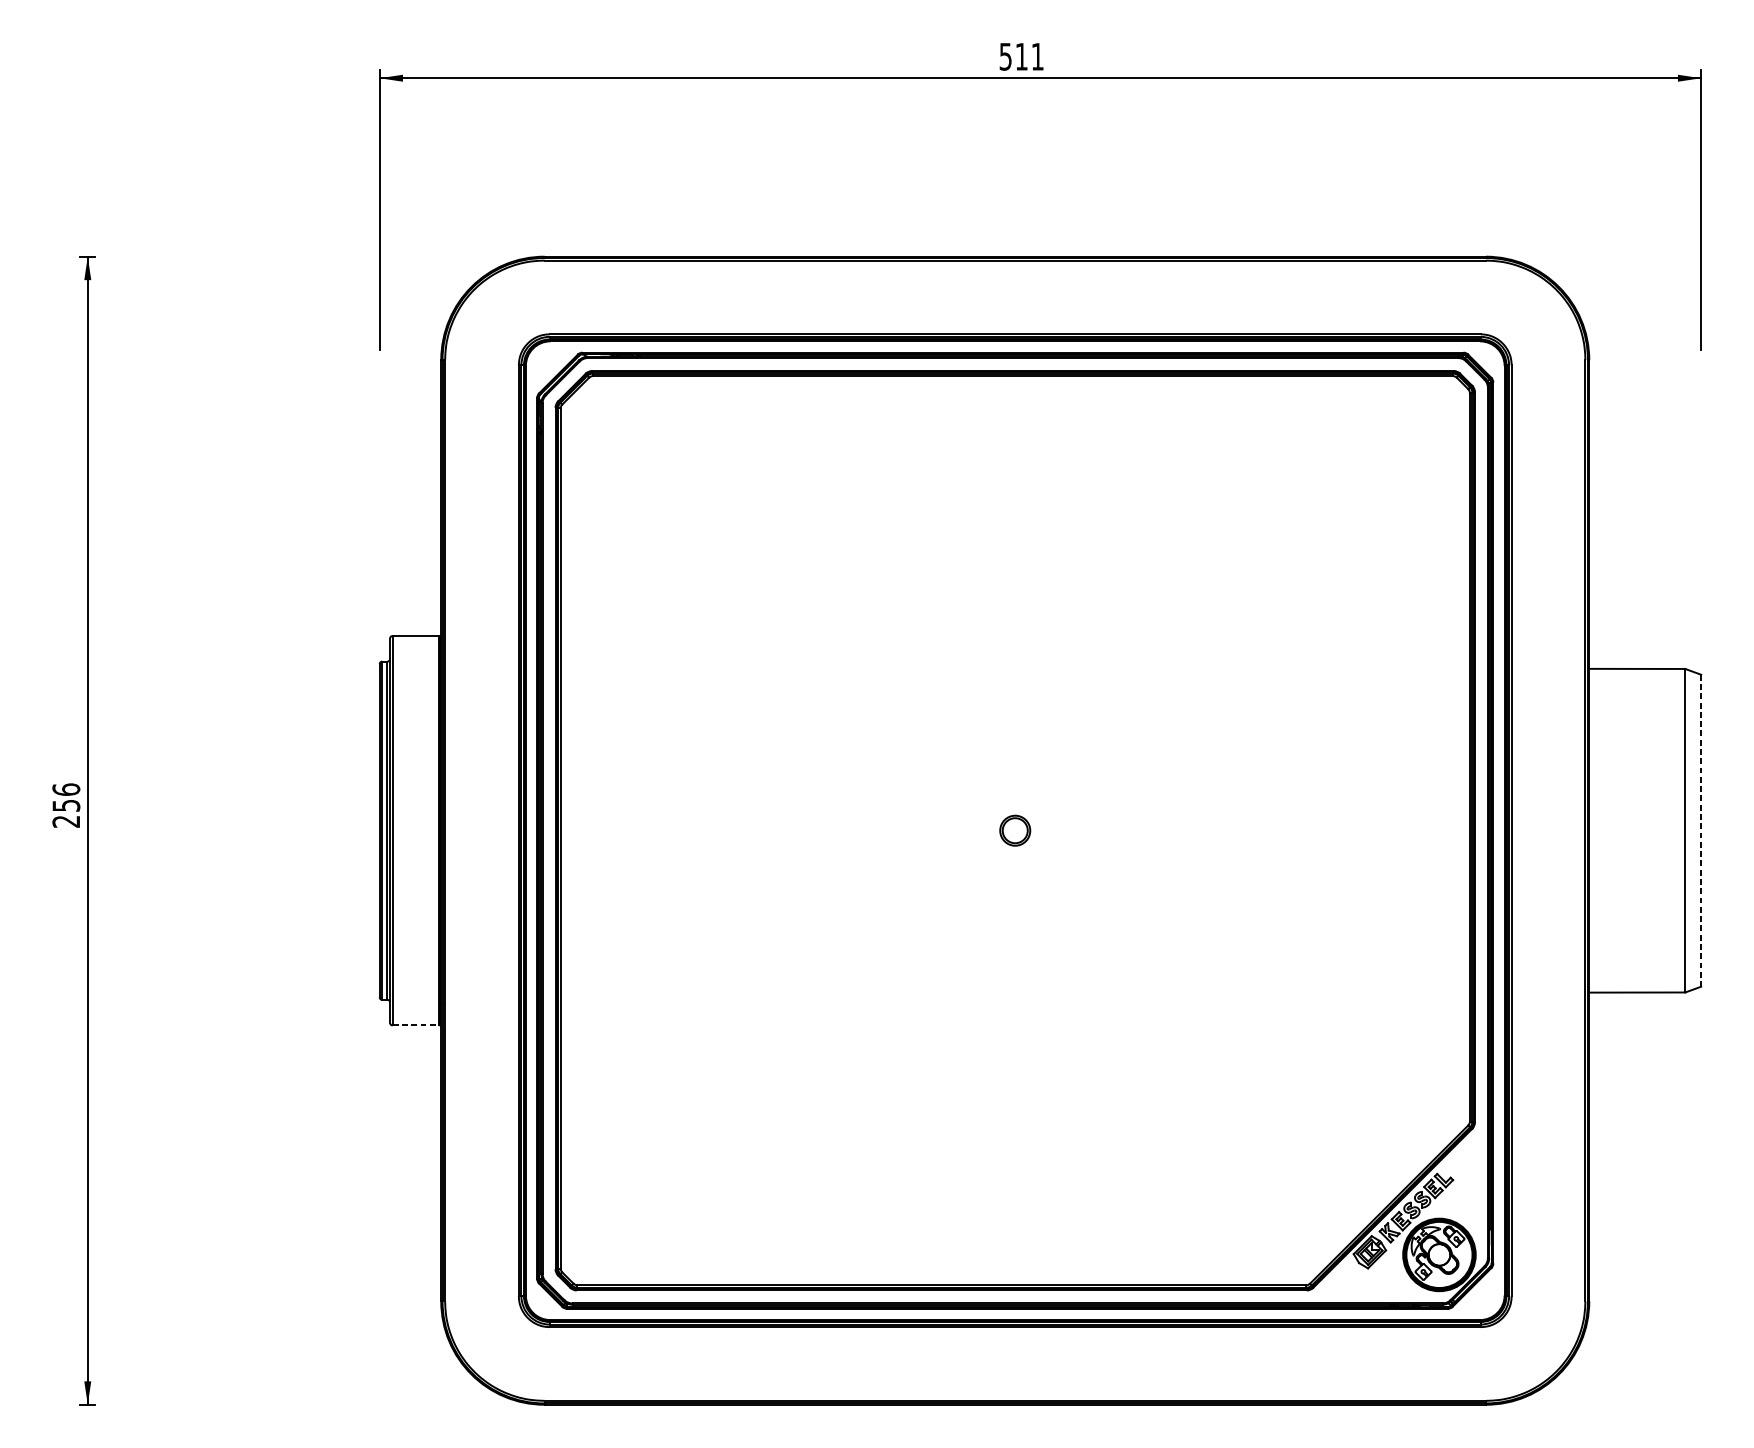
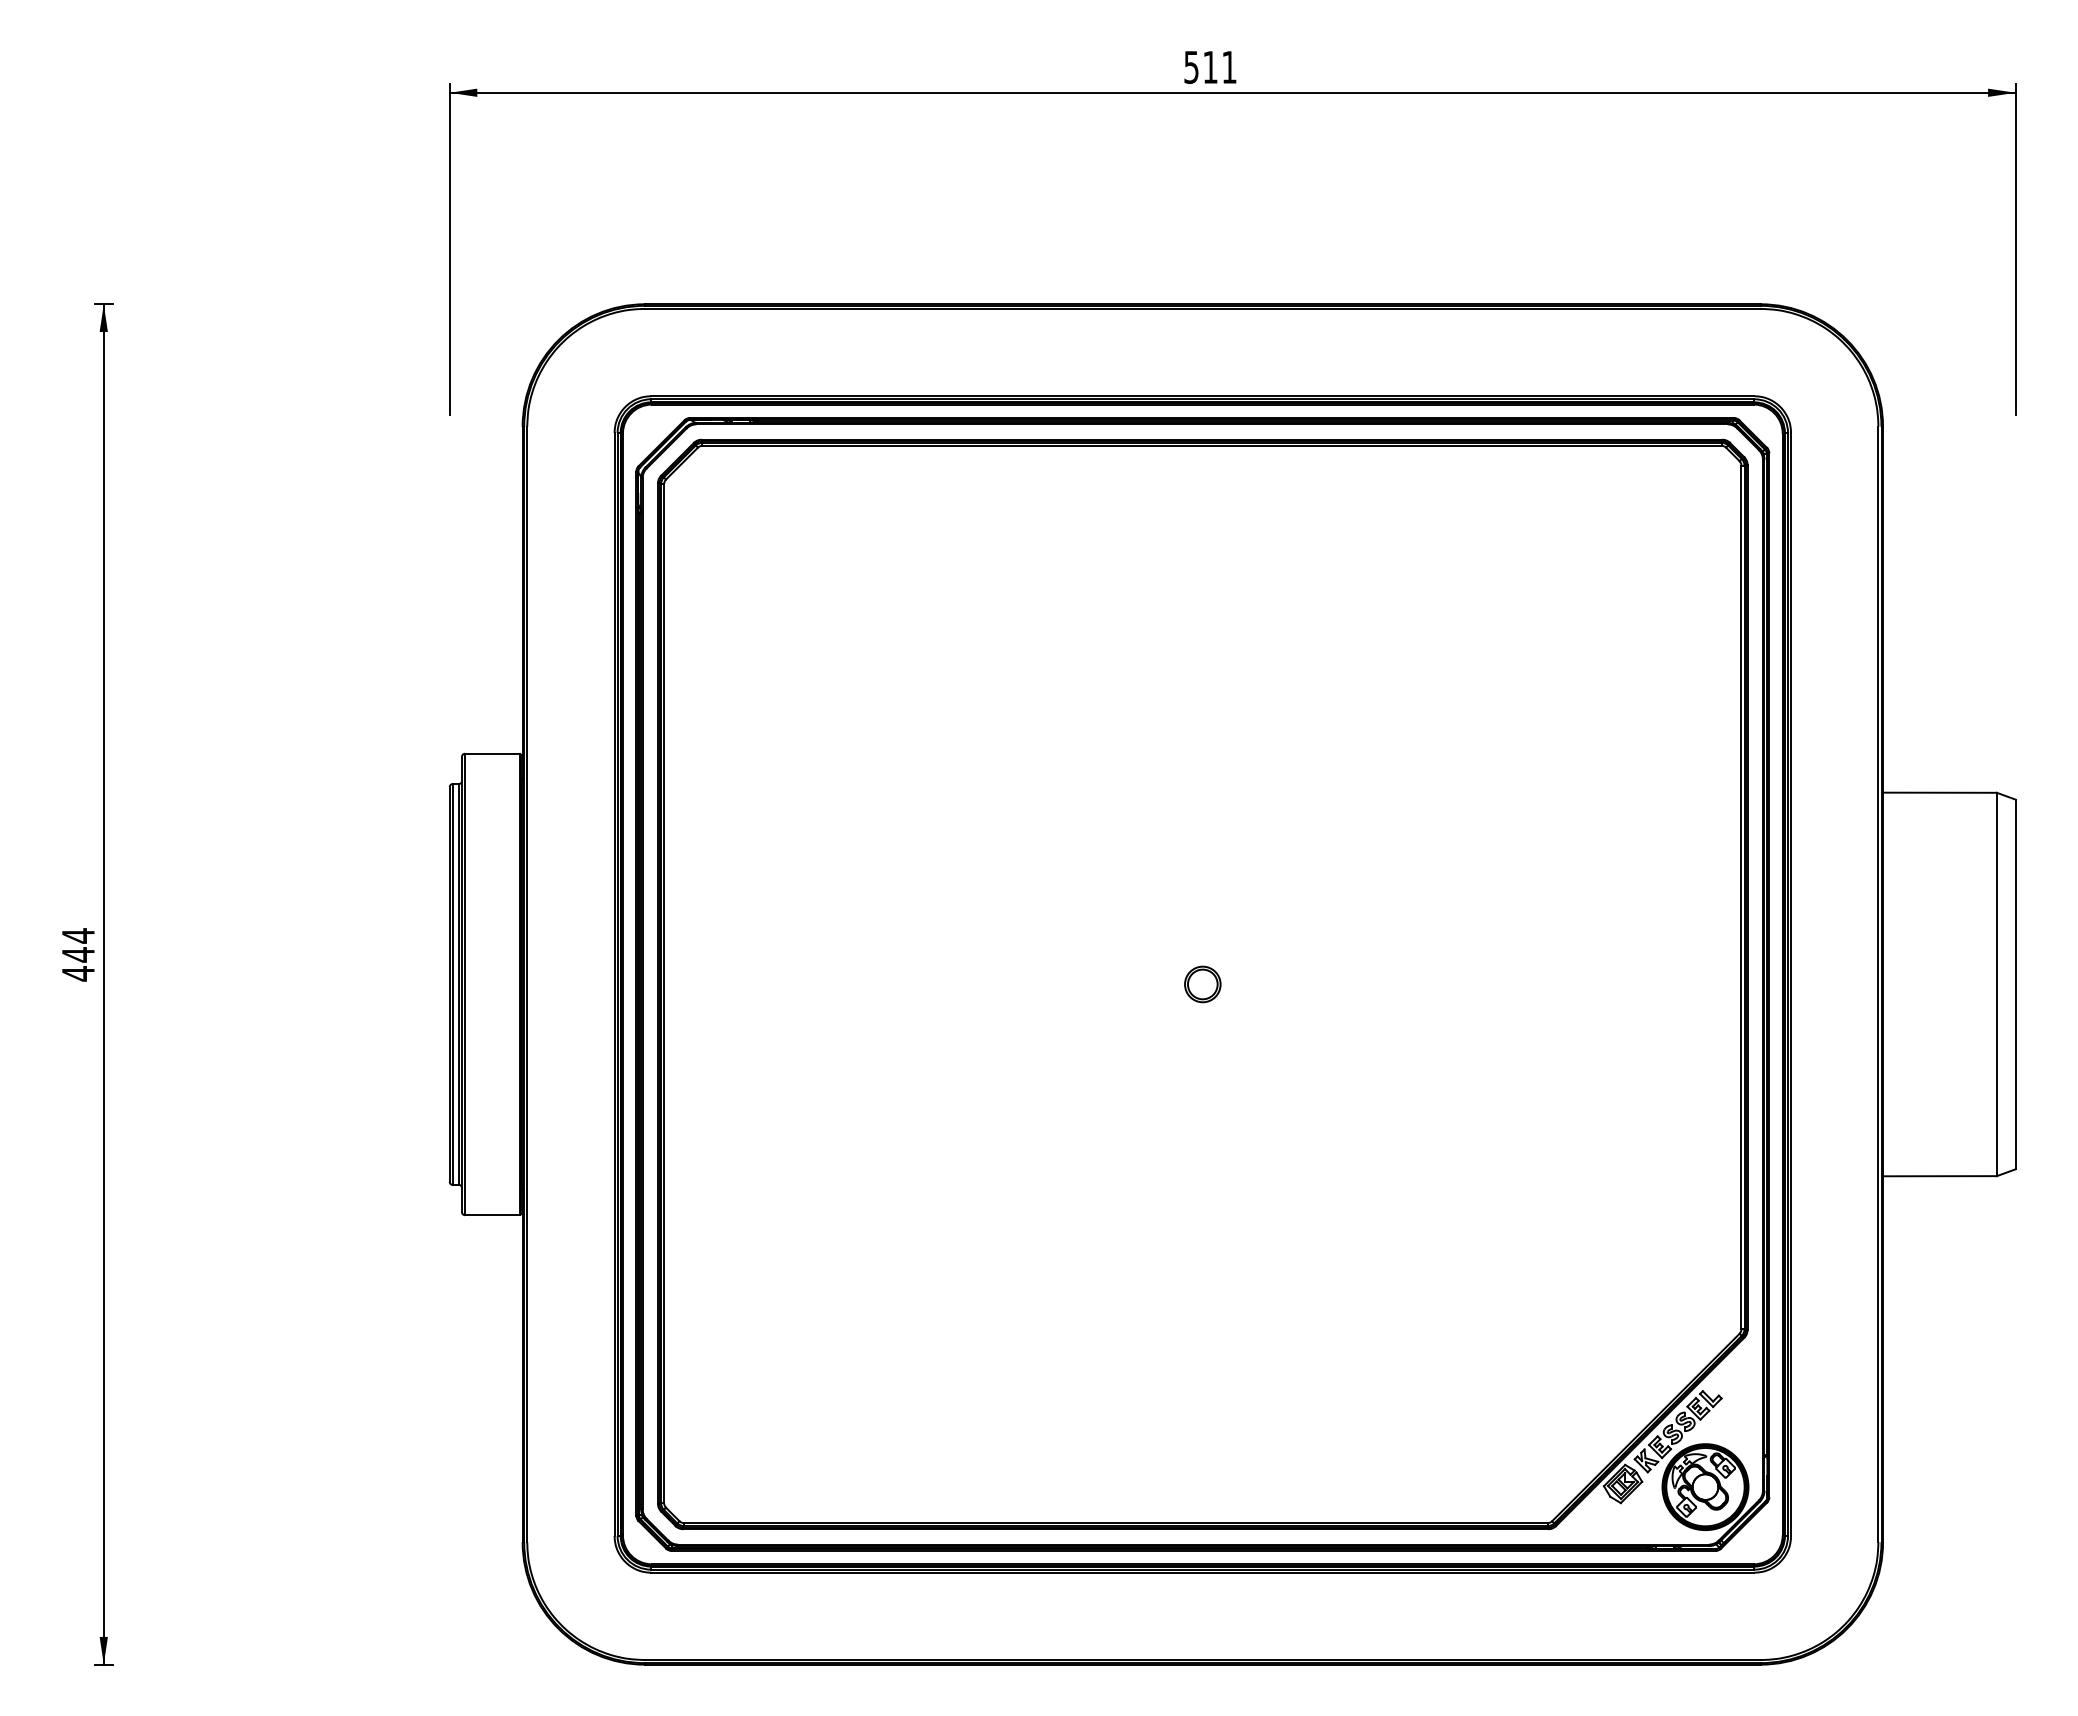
text: (66, 805) -> (78, 954), 256 -> 444
line: (1701, 830) -> (2015, 984), dashed -> solid
line: (415, 1025) -> (492, 1215), dashed -> solid

